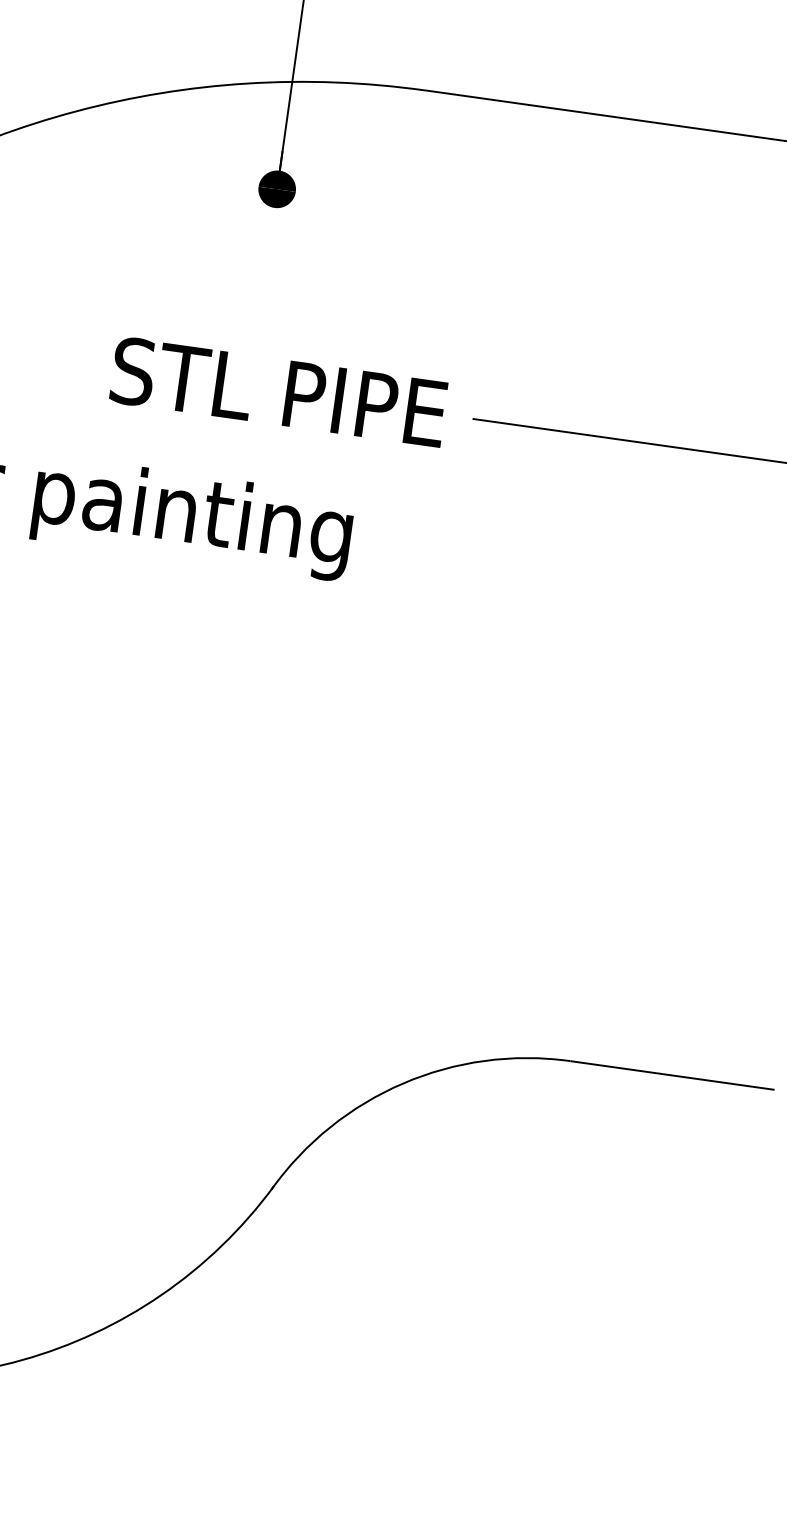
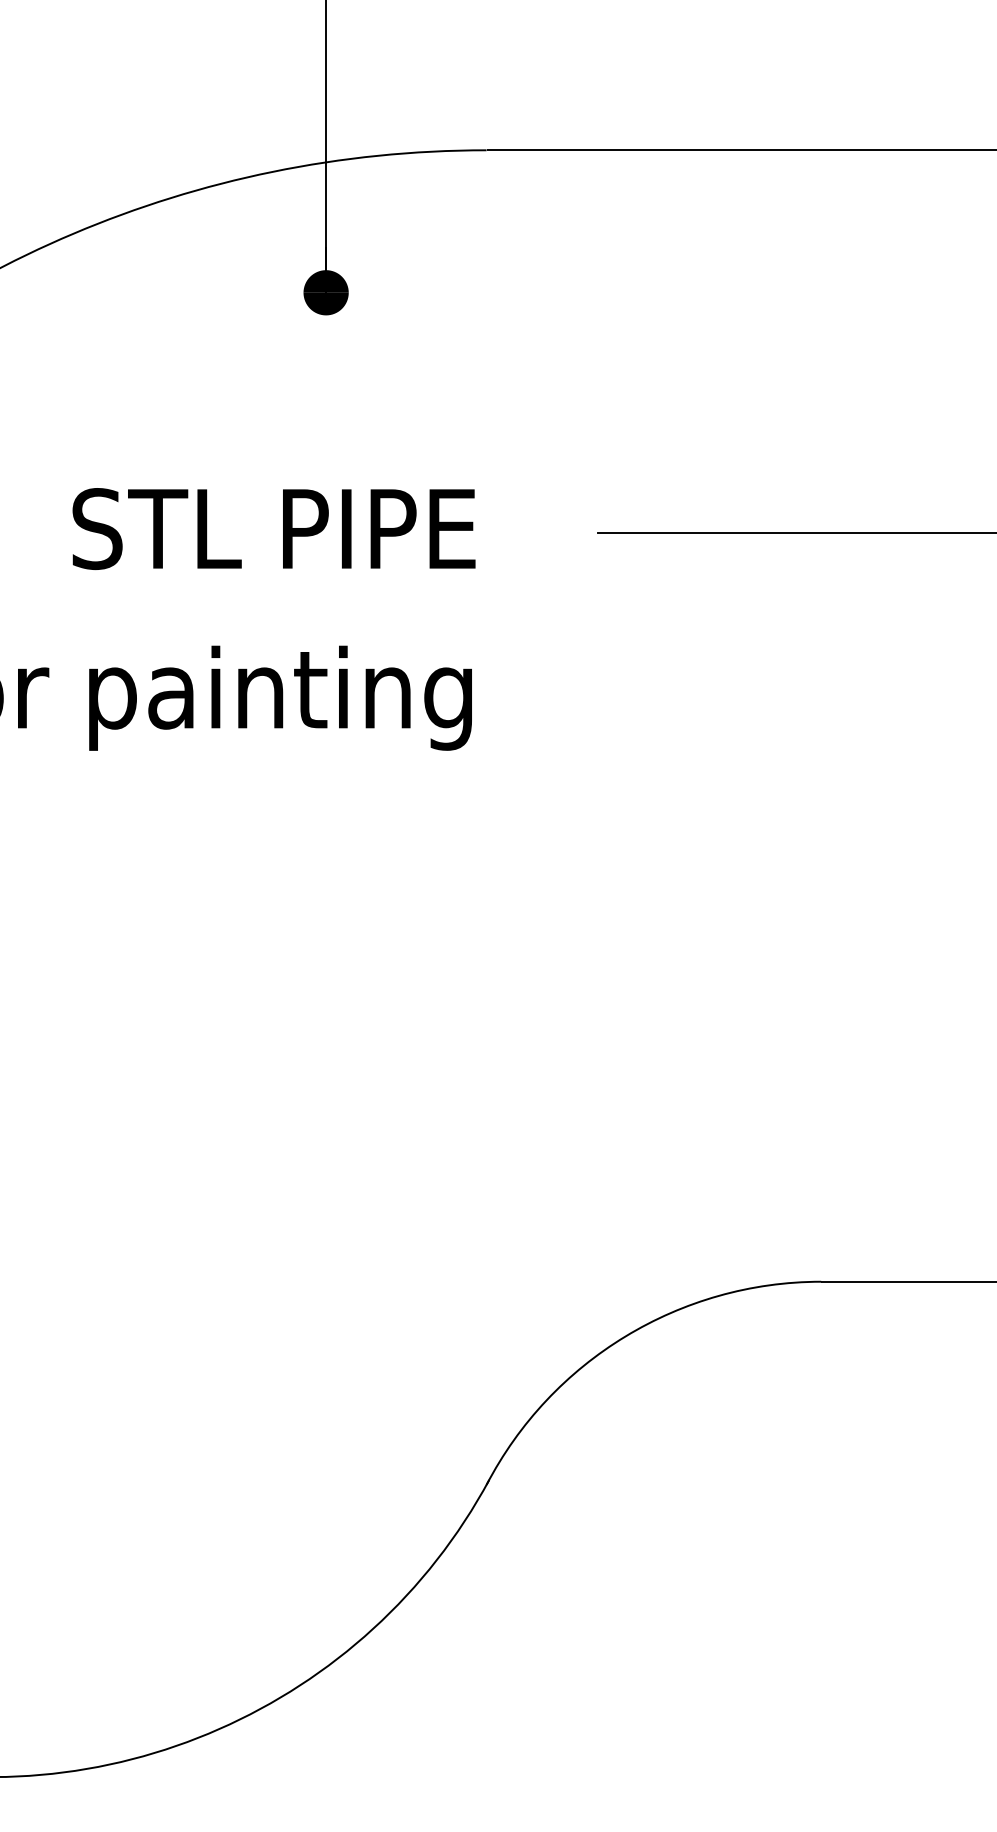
text: (278, 391) -> (273, 528), moved

